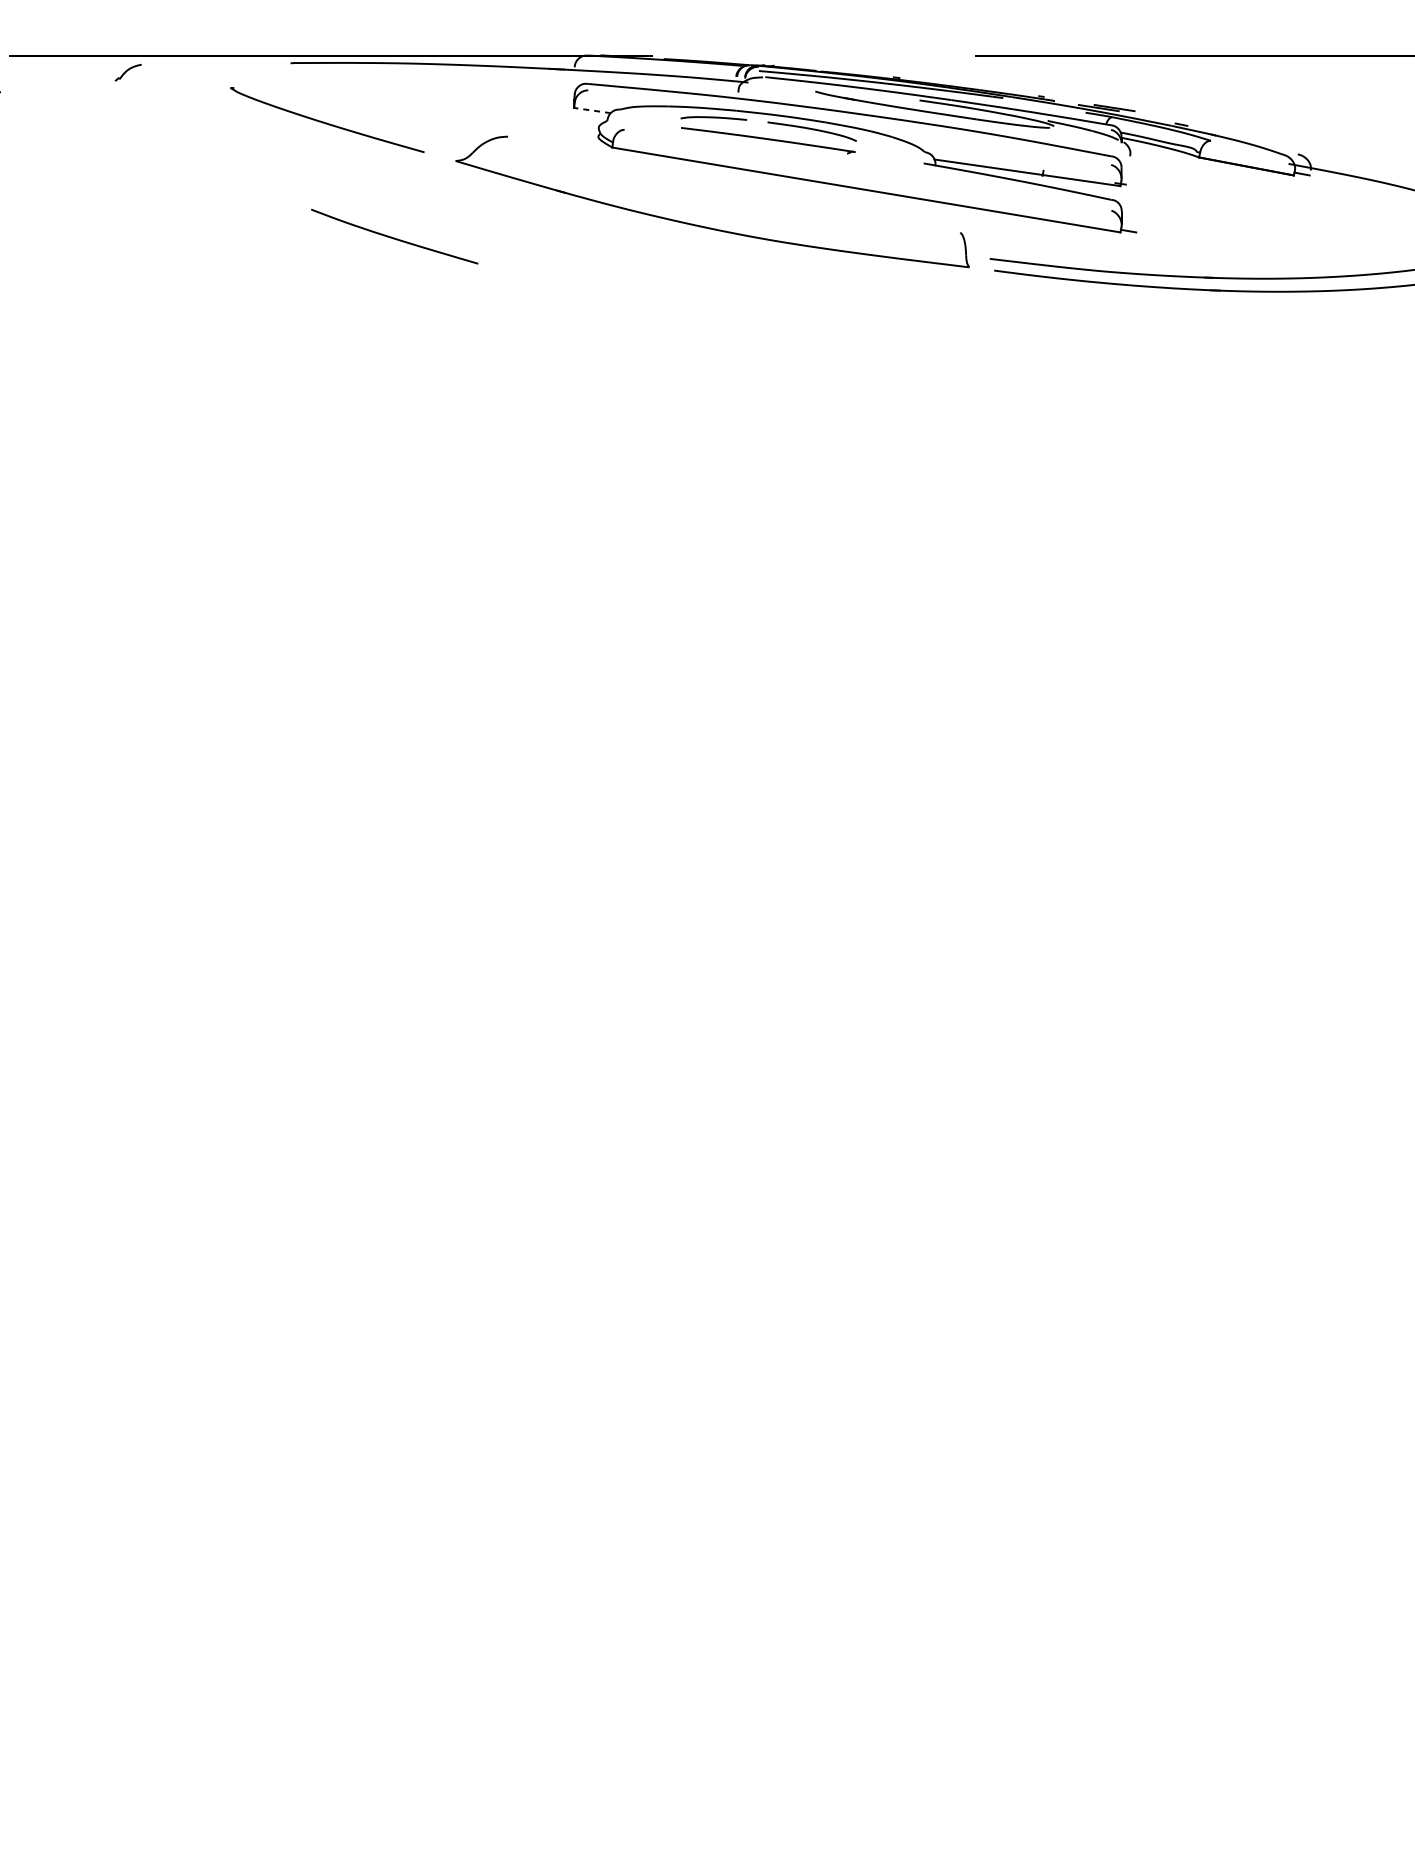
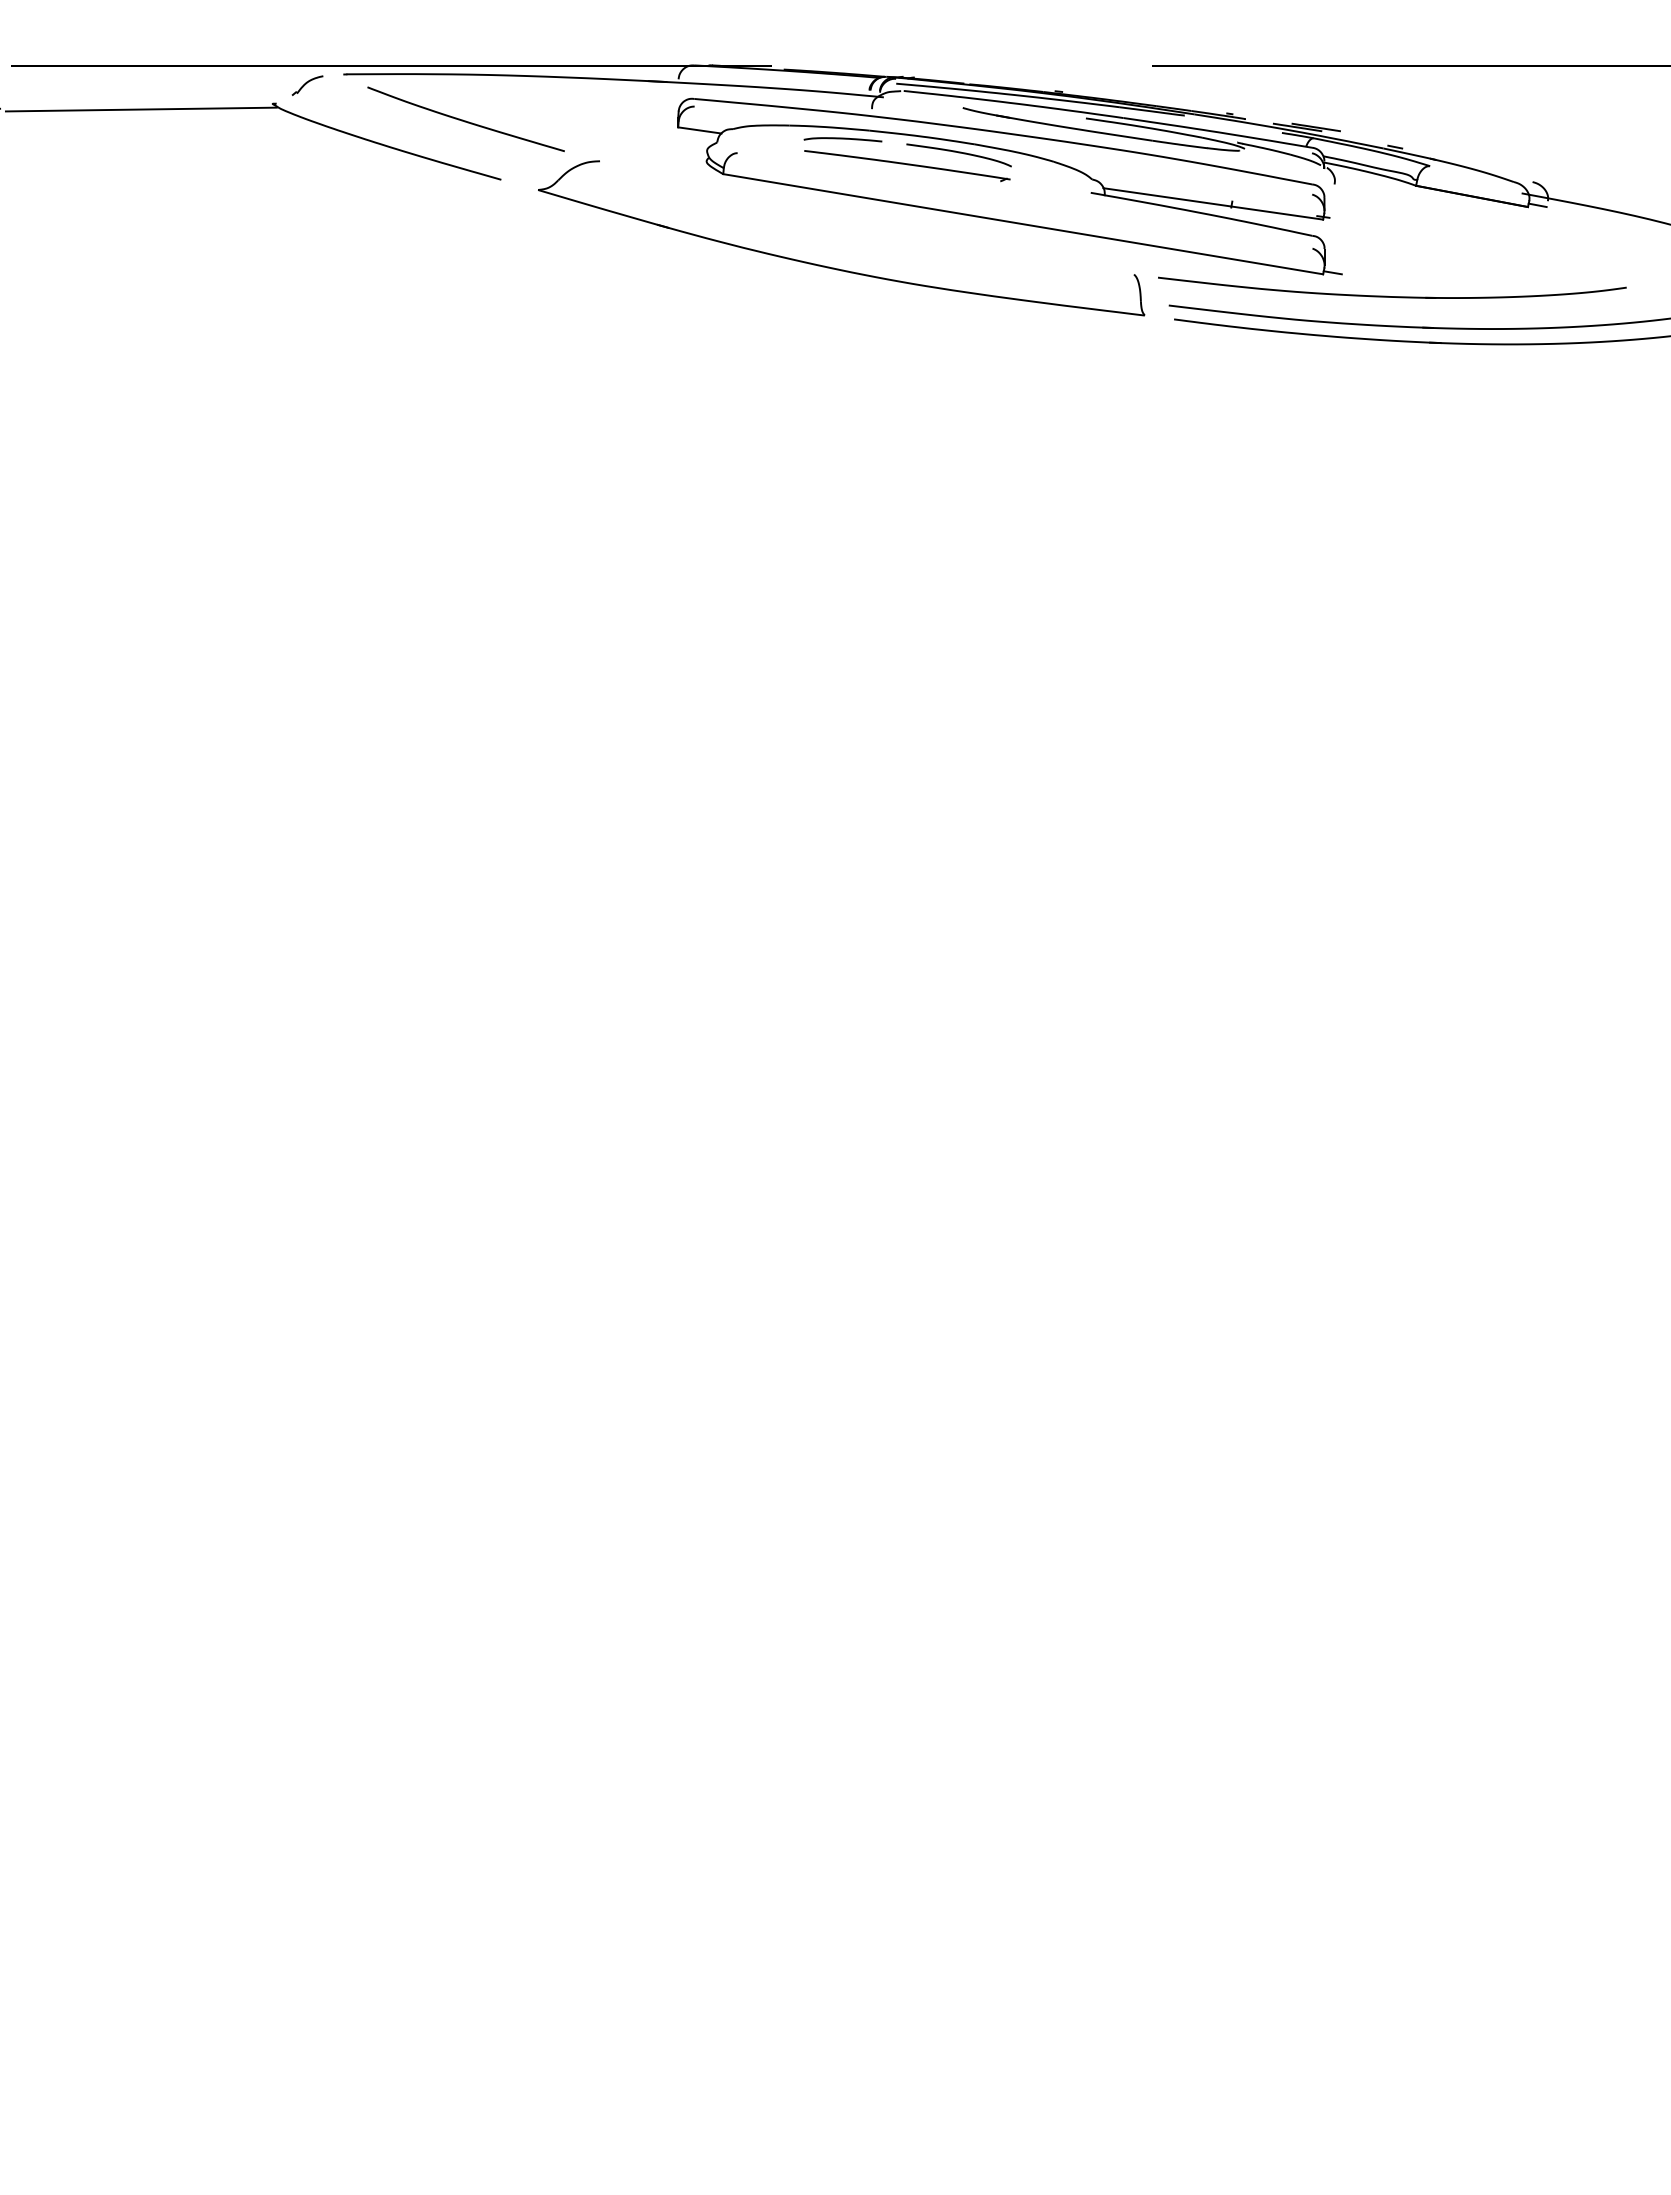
part: (128, 72) -> (307, 85), moved
line: (118, 92) -> (140, 109), added
line: (592, 110) -> (699, 130), dashed -> solid
curve: (394, 237) -> (465, 120), moved
part: (1179, 251) -> (1392, 296), added

